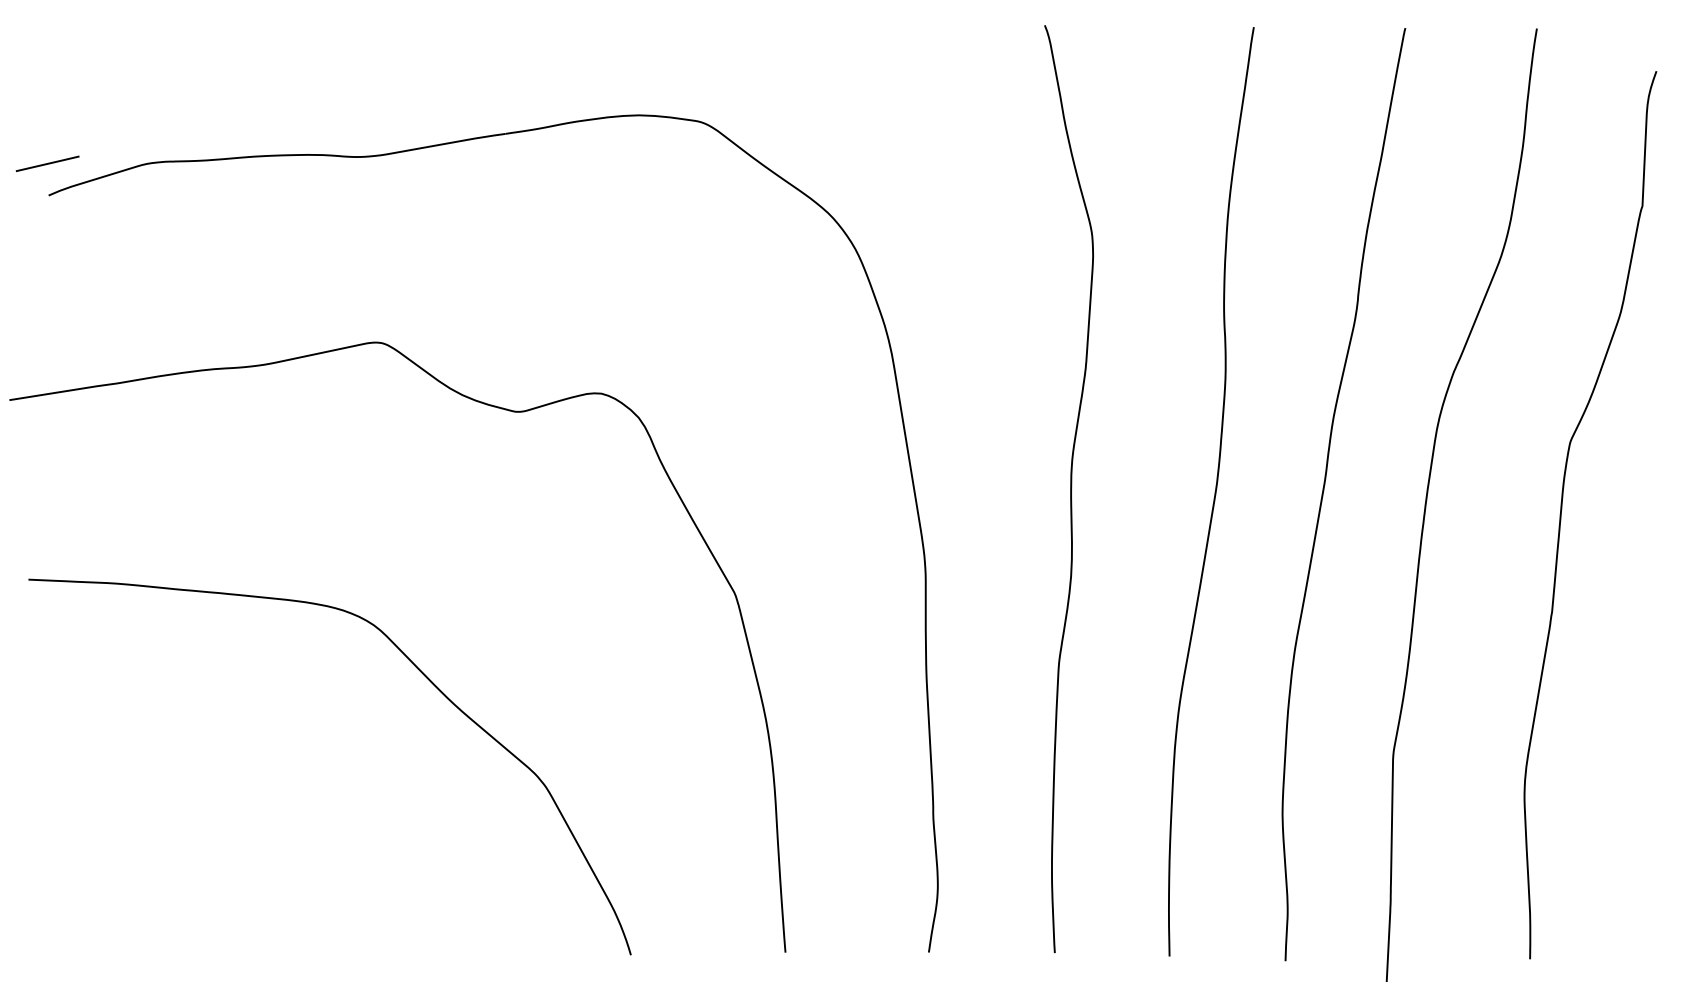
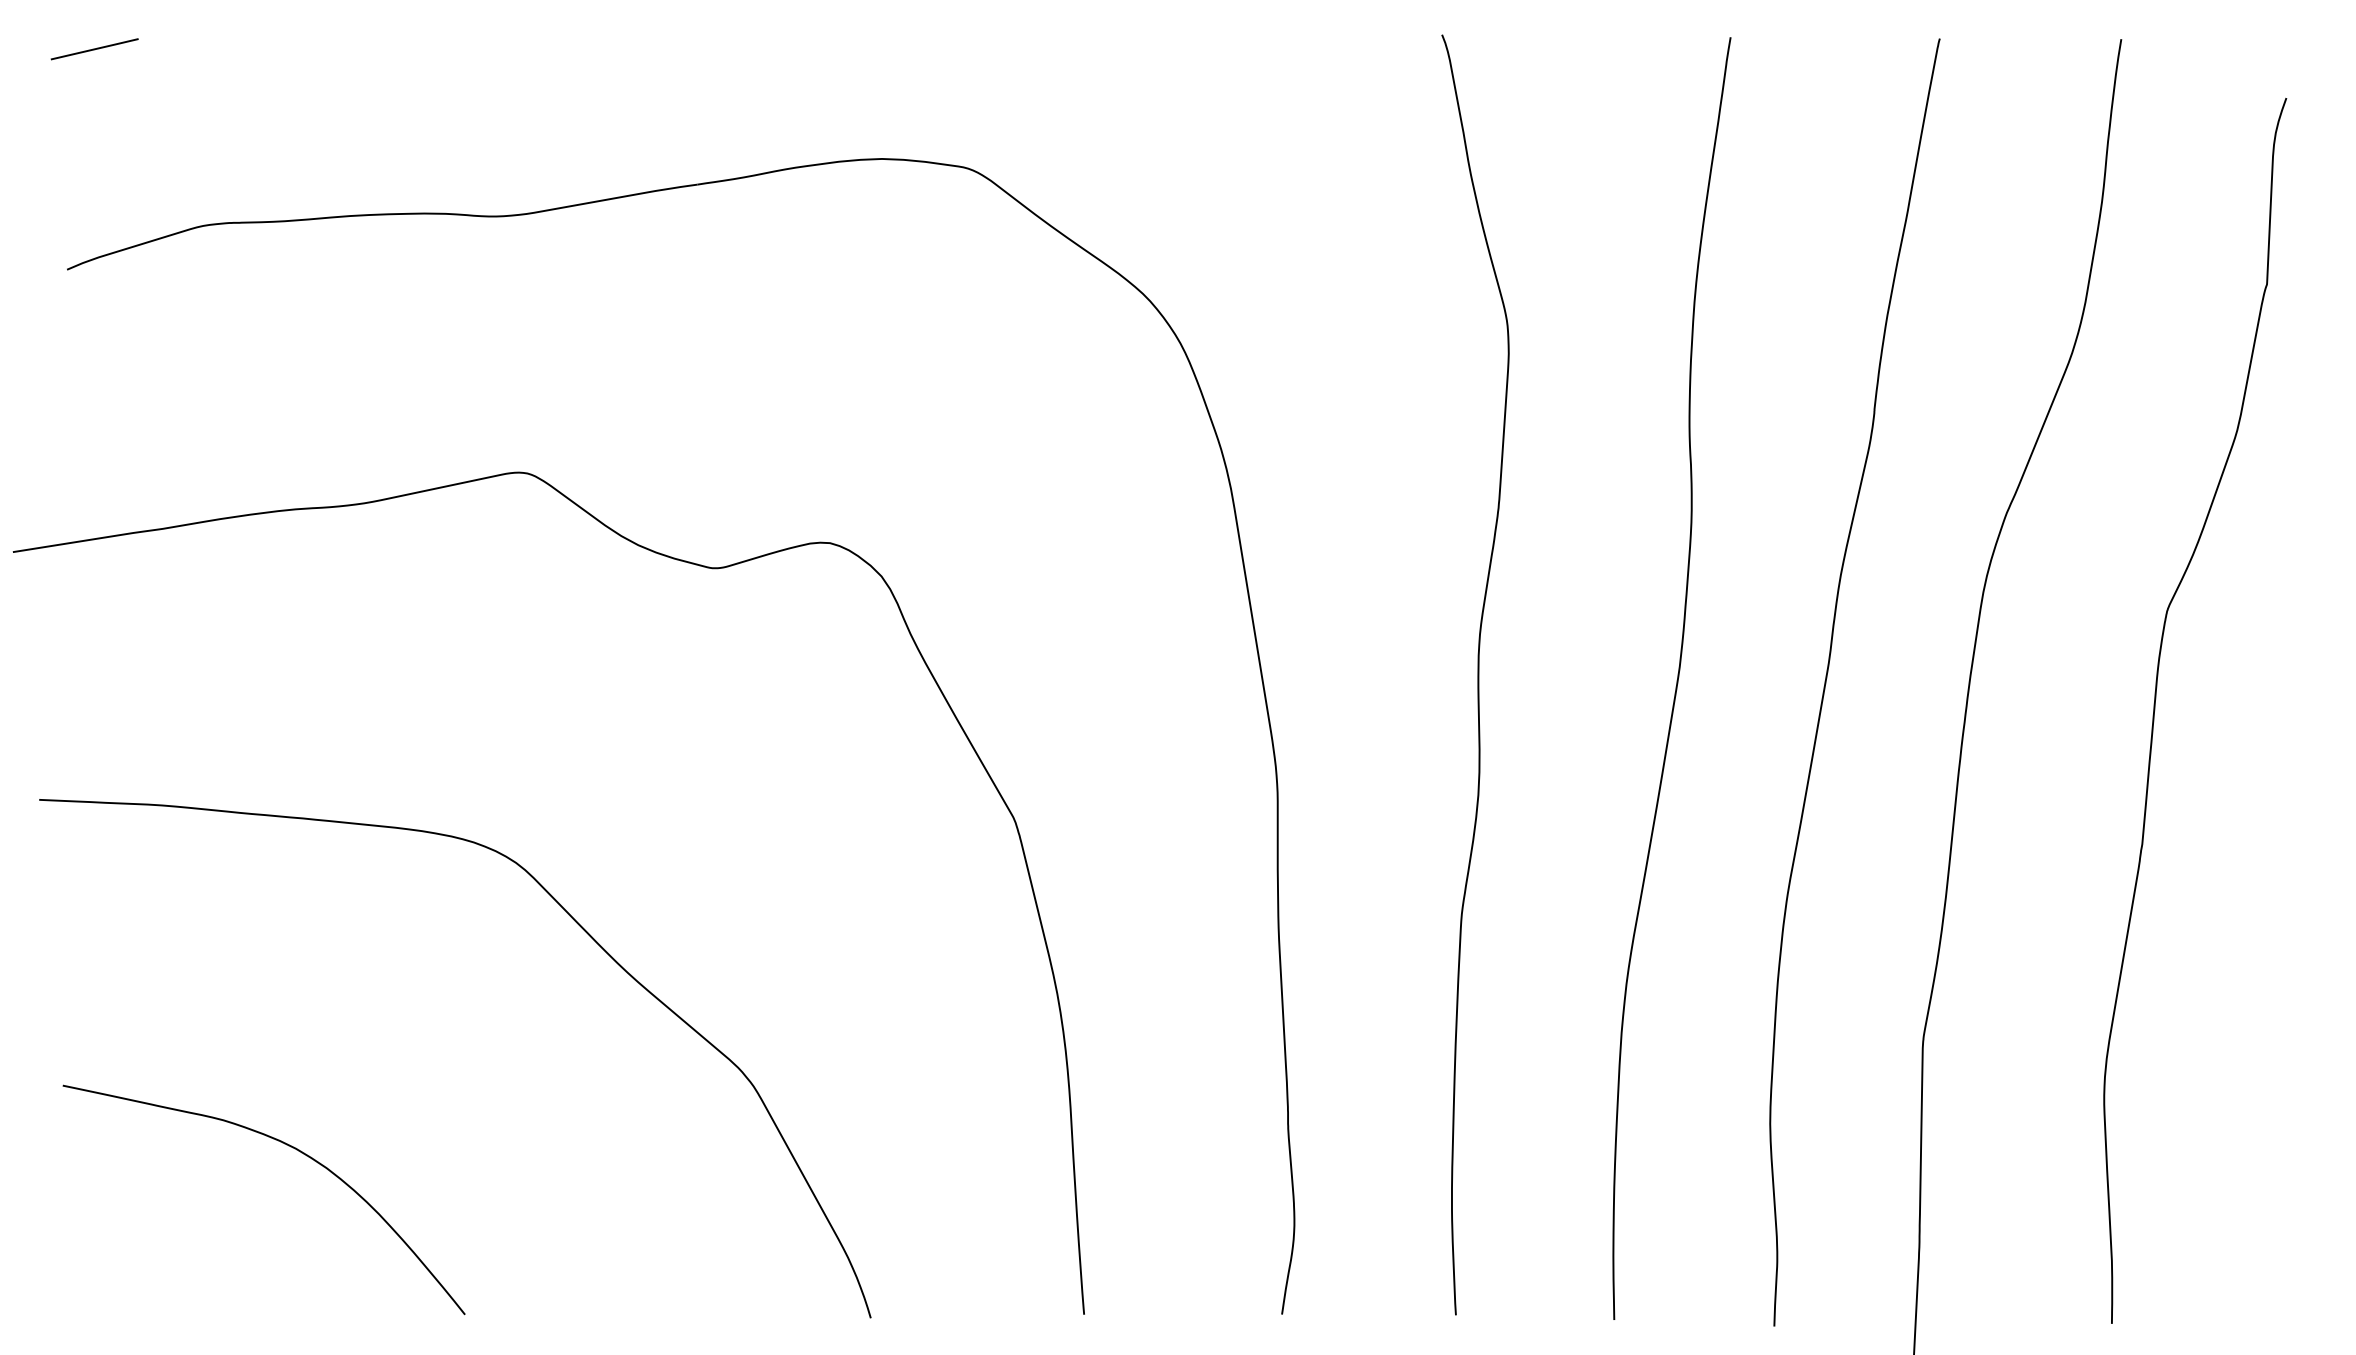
line: (47, 163) -> (94, 48), moved
curve: (205, 829) -> (283, 1144), added

